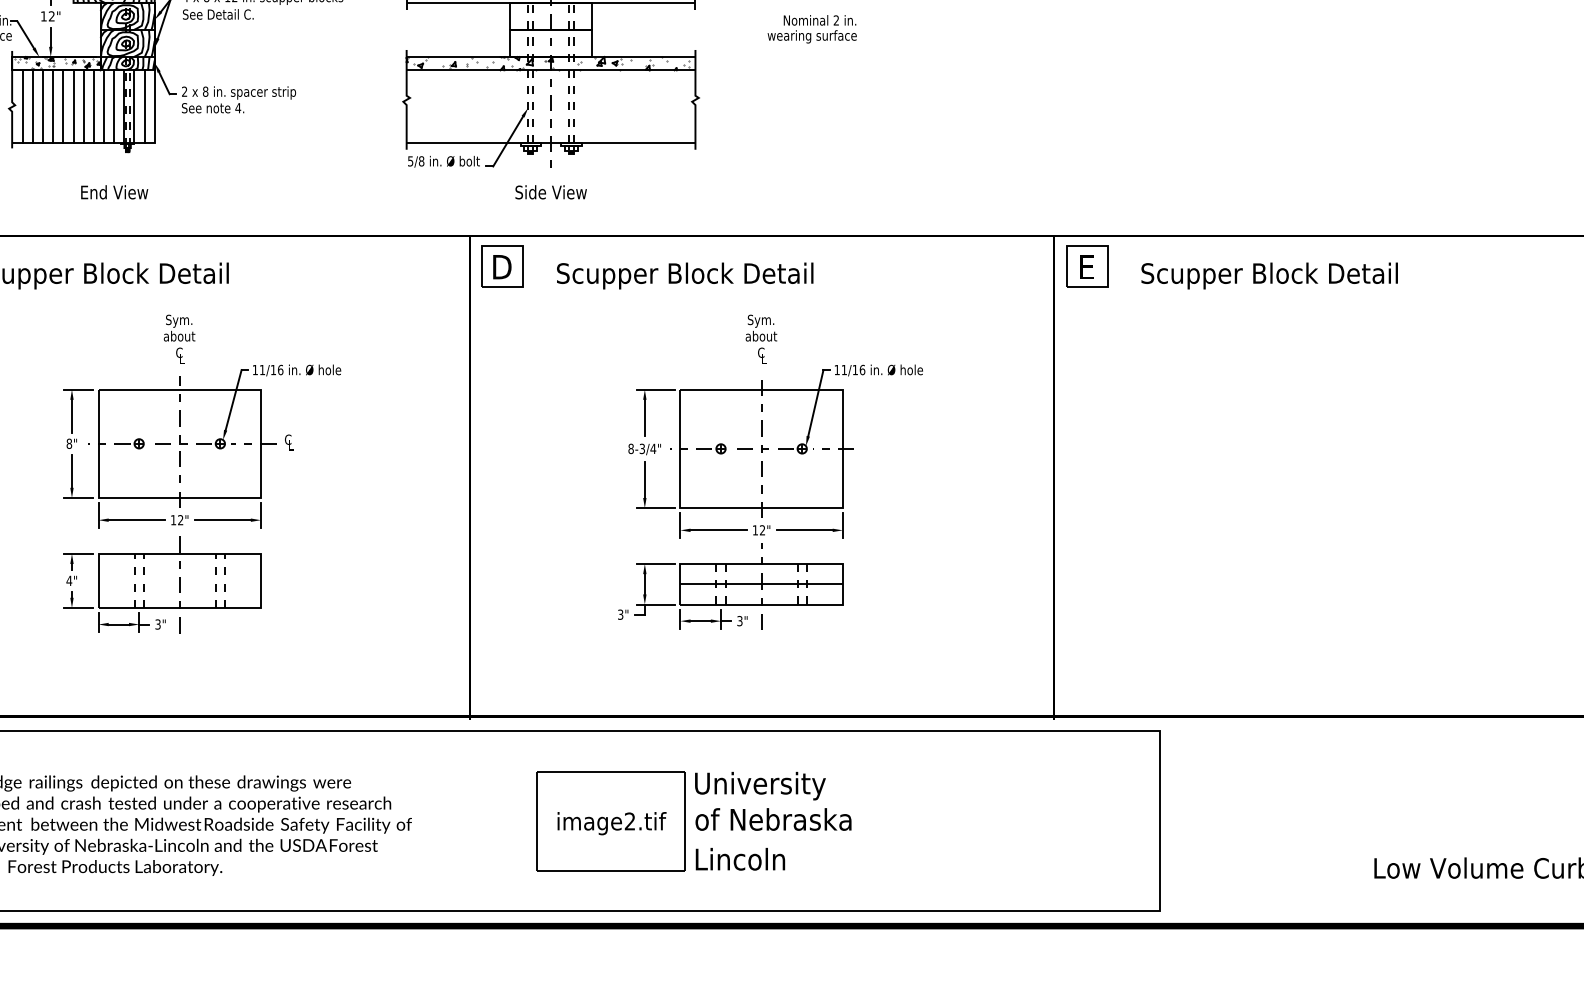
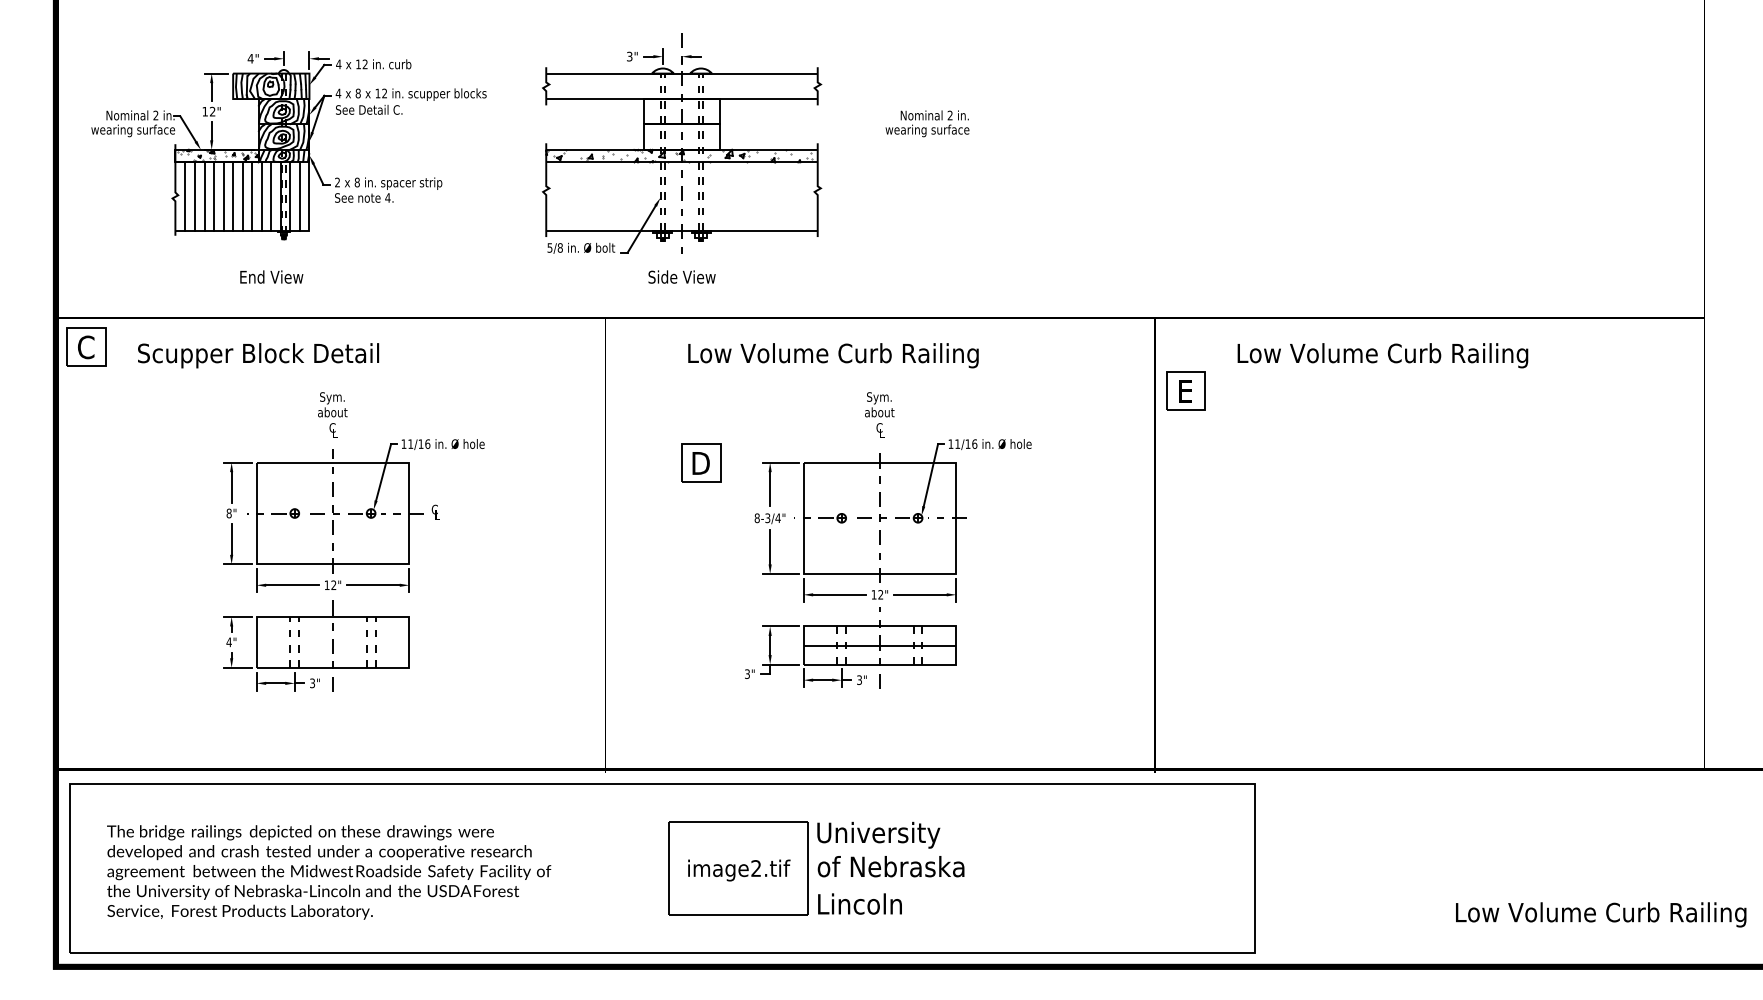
part: (502, 266) -> (701, 462), moved
part: (1086, 266) -> (1185, 390), moved
text: (711, 275) -> (832, 355), Scupper Block Detail -> Low Volume Curb Railing
text: (1296, 275) -> (1382, 355), Scupper Block Detail -> Low Volume Curb Railing

